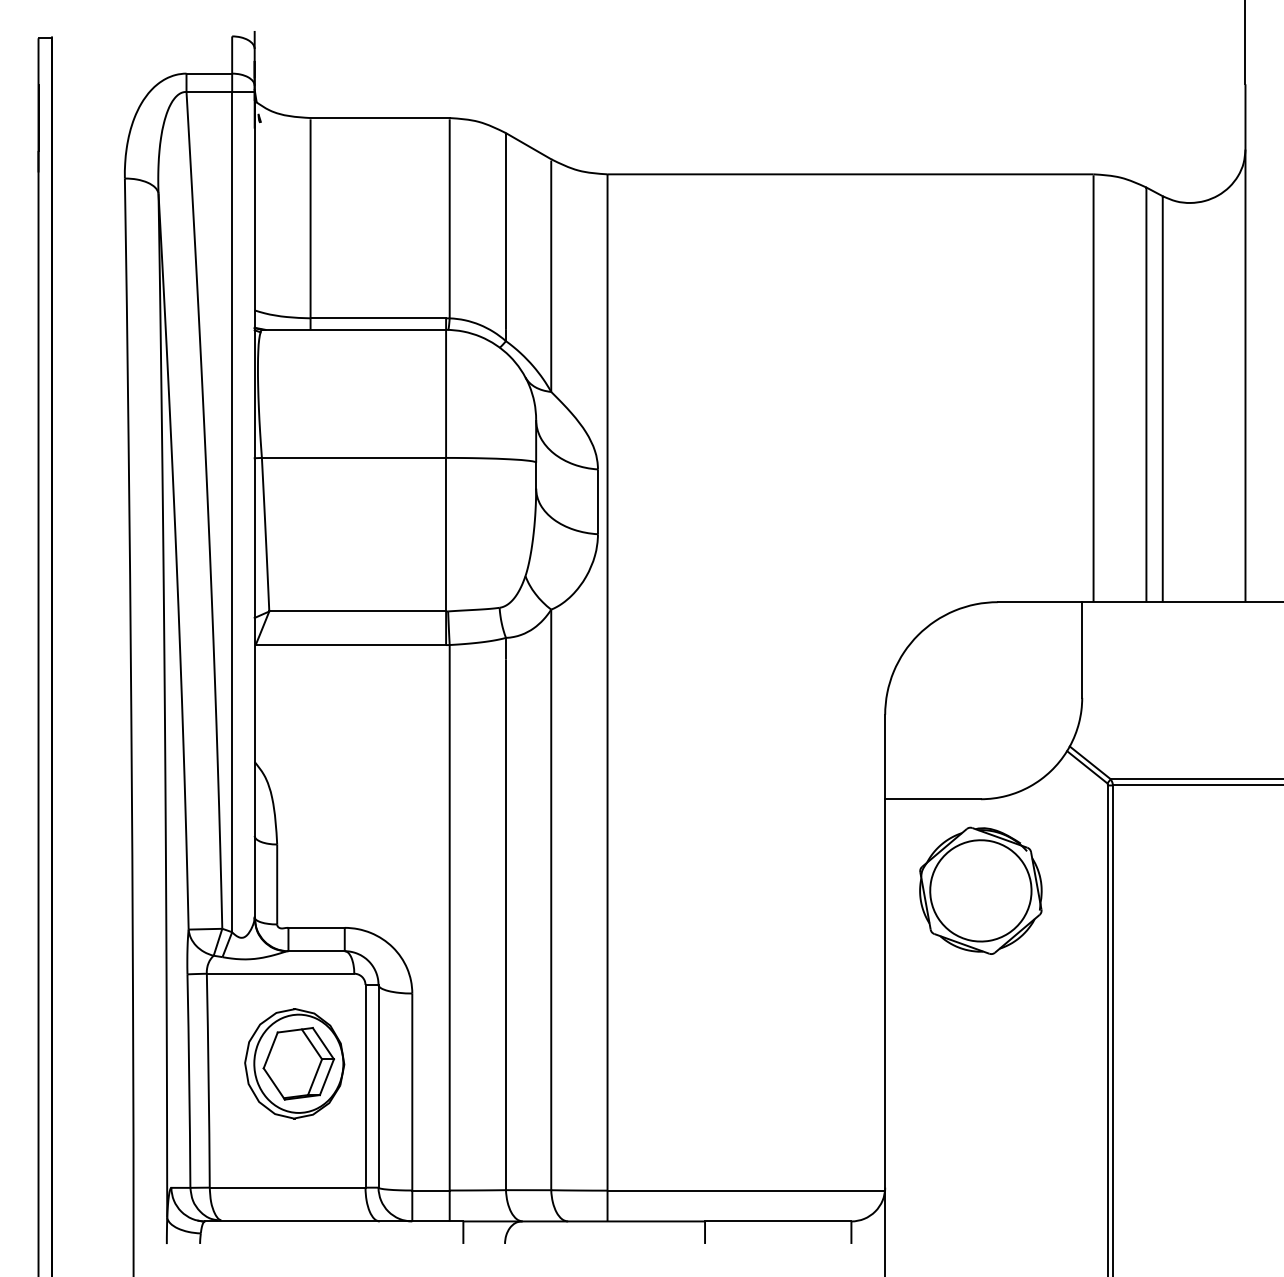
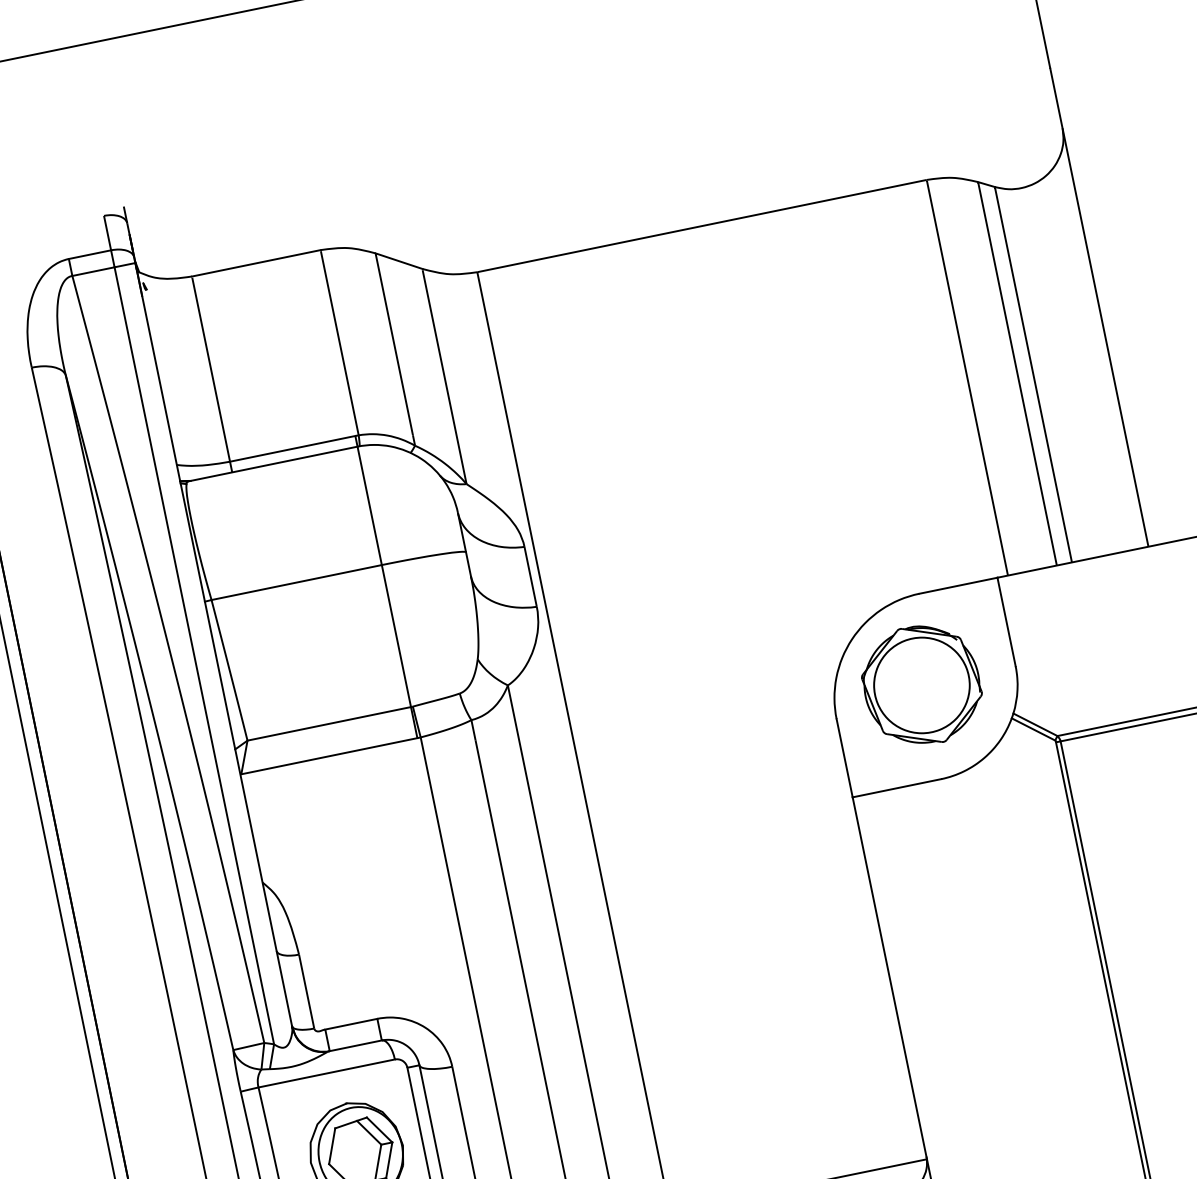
part: (980, 890) -> (921, 685), moved

